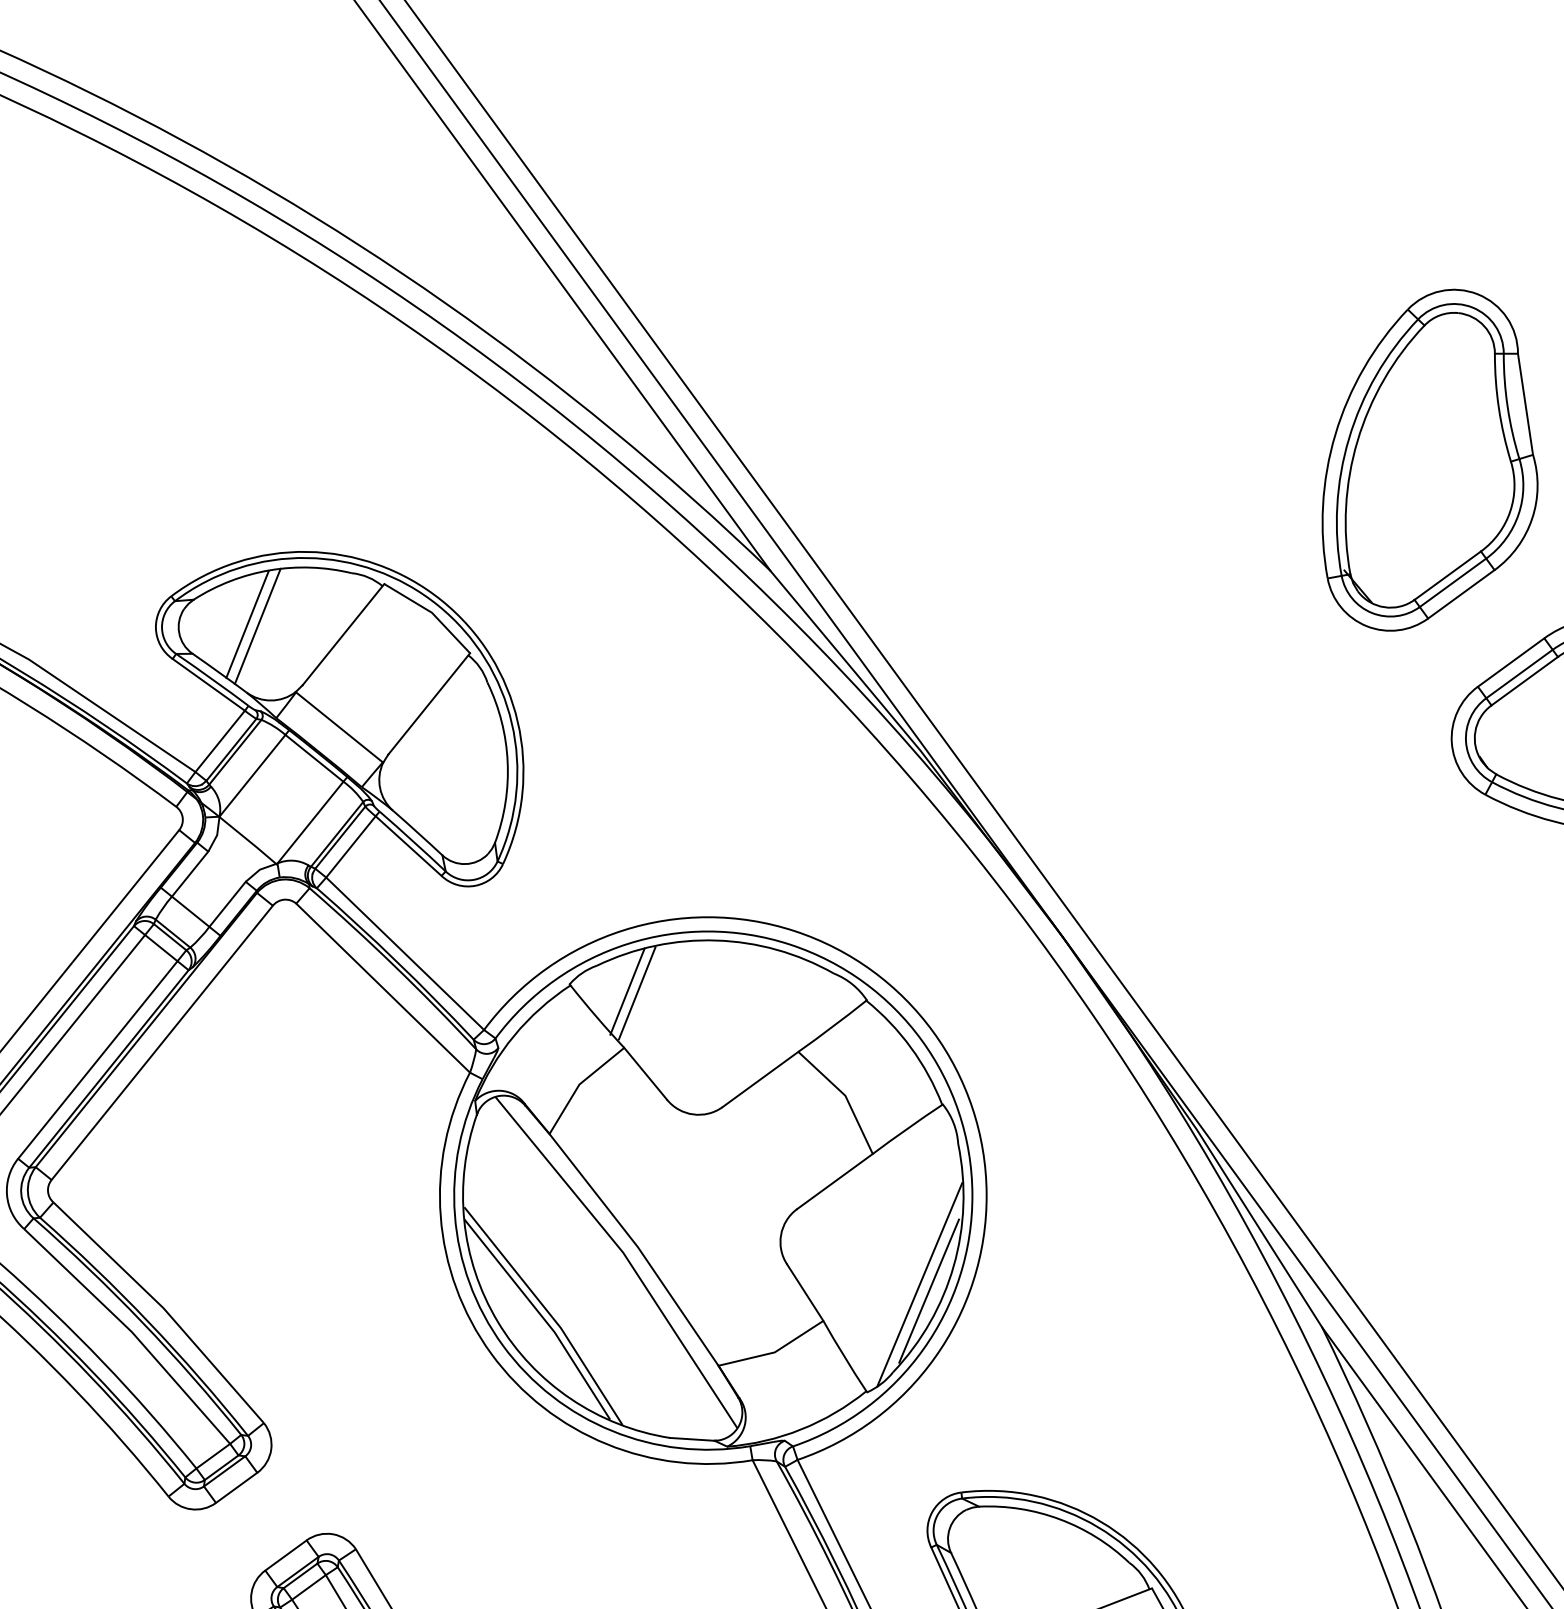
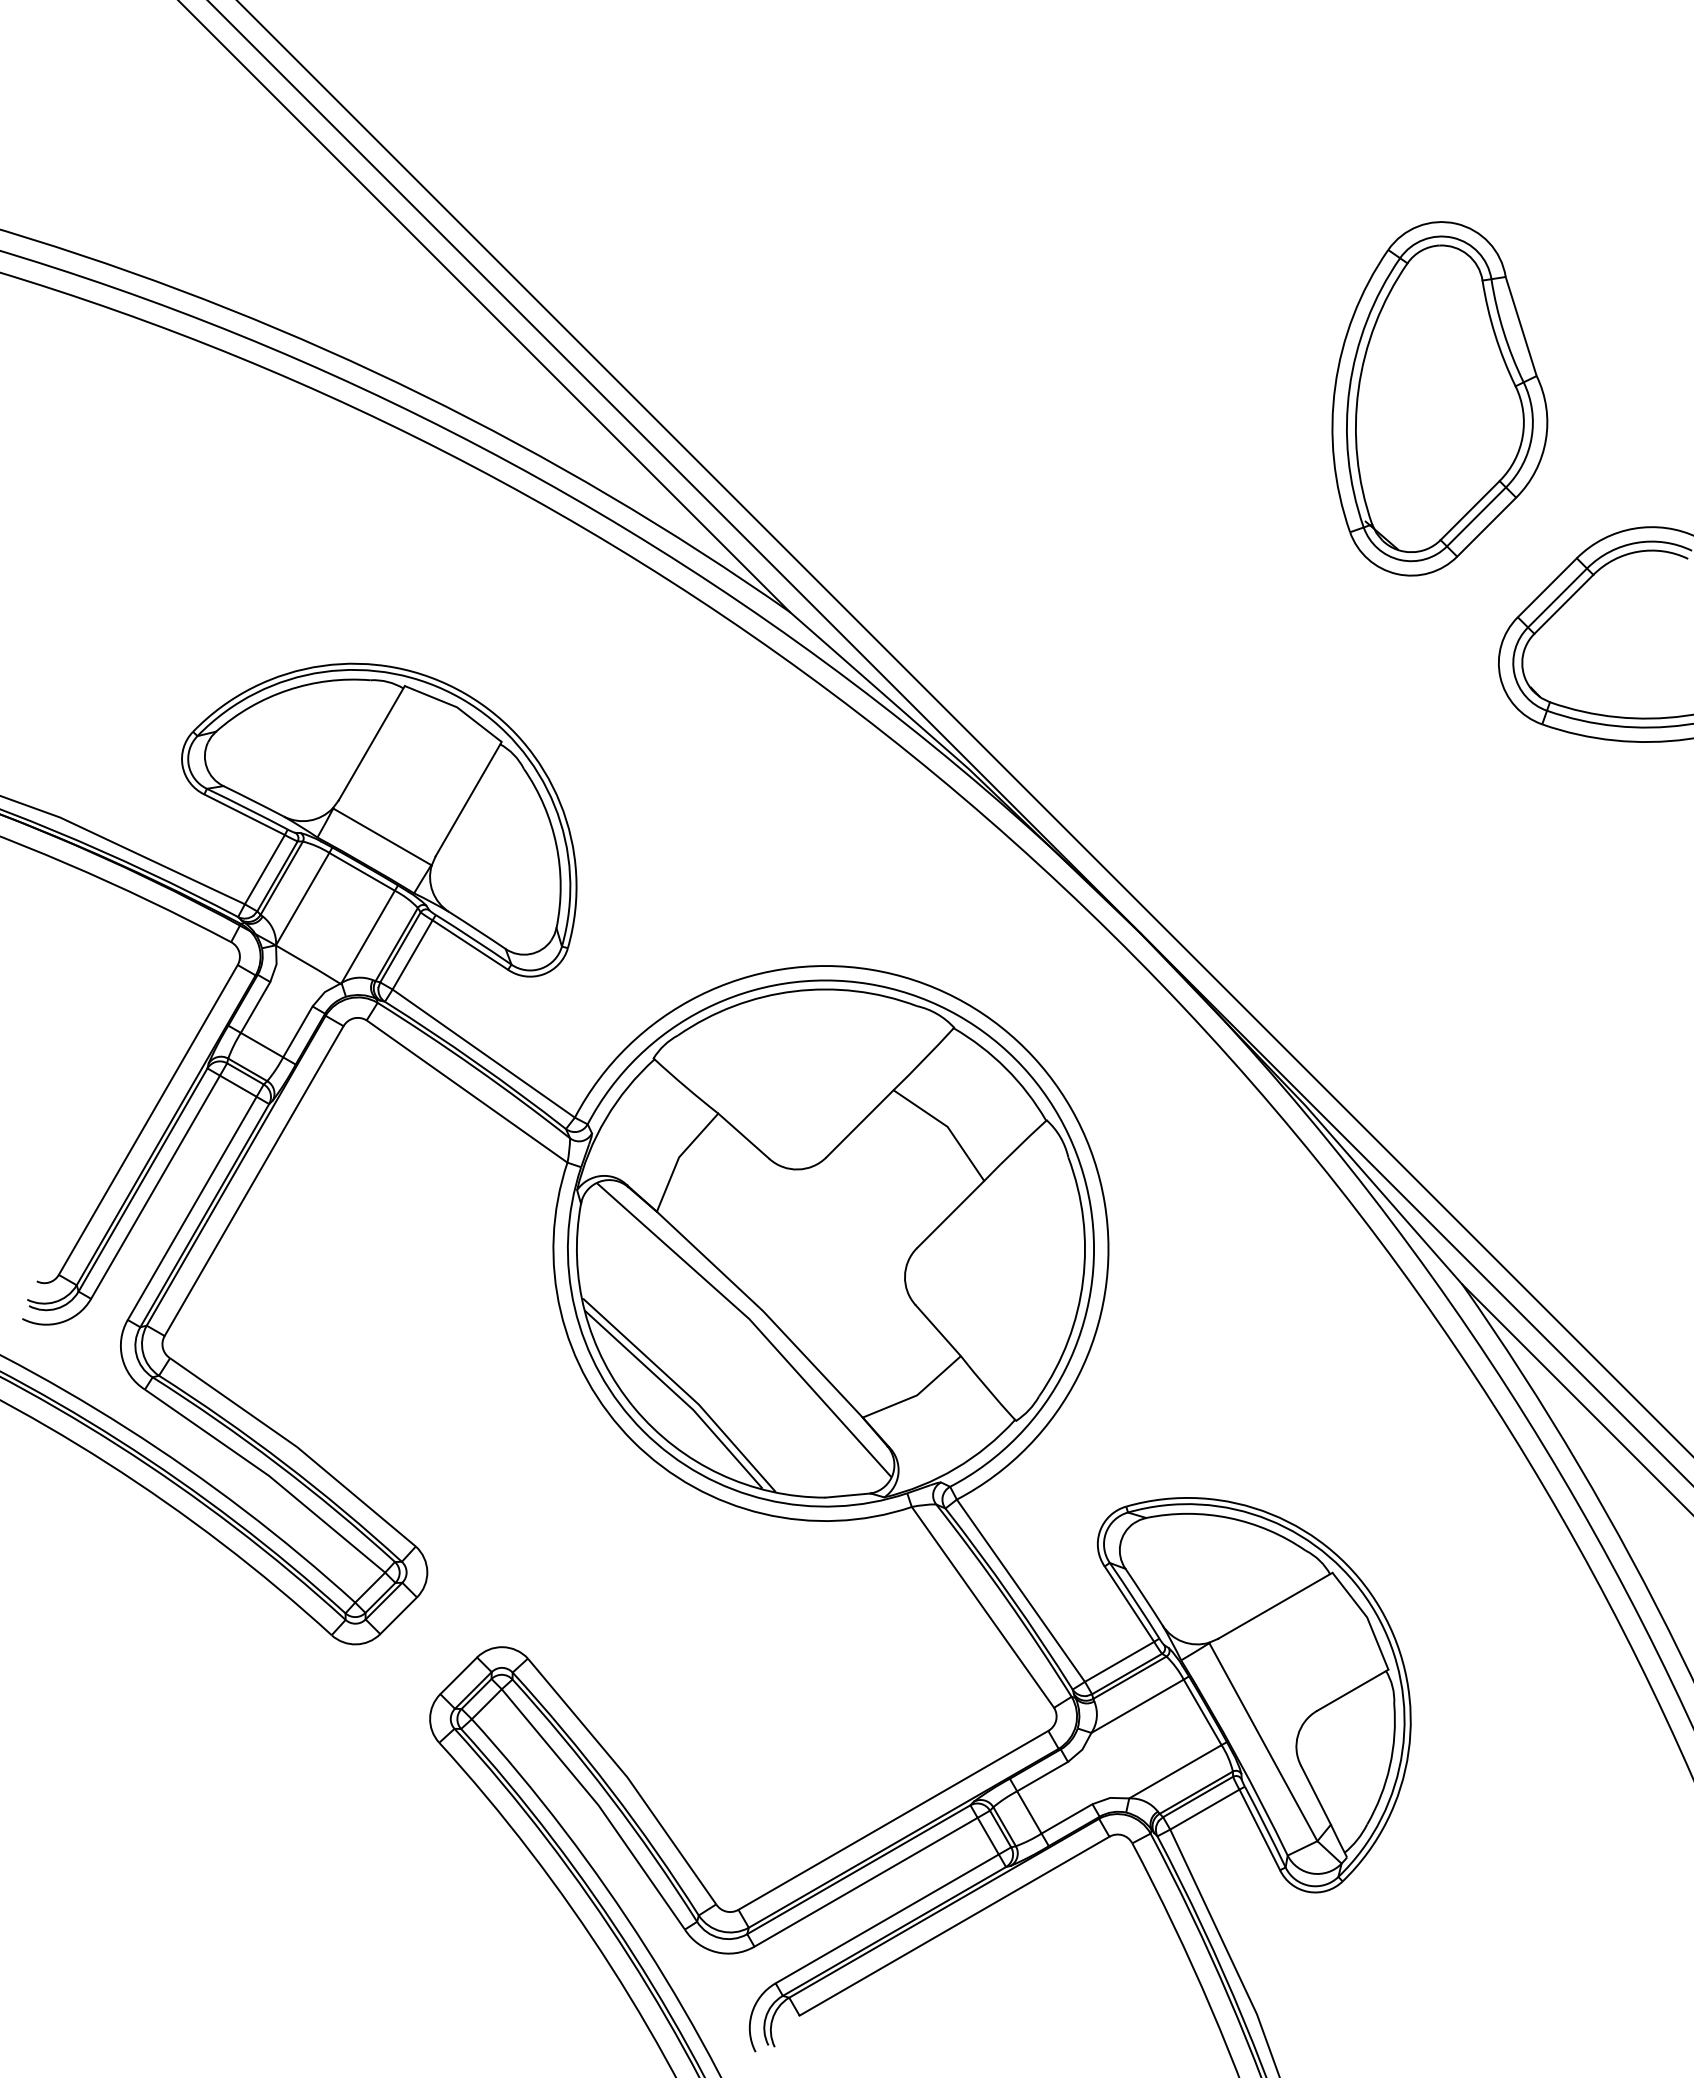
line: (247, 623) -> (273, 747), removed
line: (257, 626) -> (284, 748), removed
line: (627, 991) -> (712, 1056), removed
line: (637, 992) -> (722, 1056), removed
line: (919, 1284) -> (1051, 1304), removed
line: (929, 1290) -> (1062, 1309), removed

